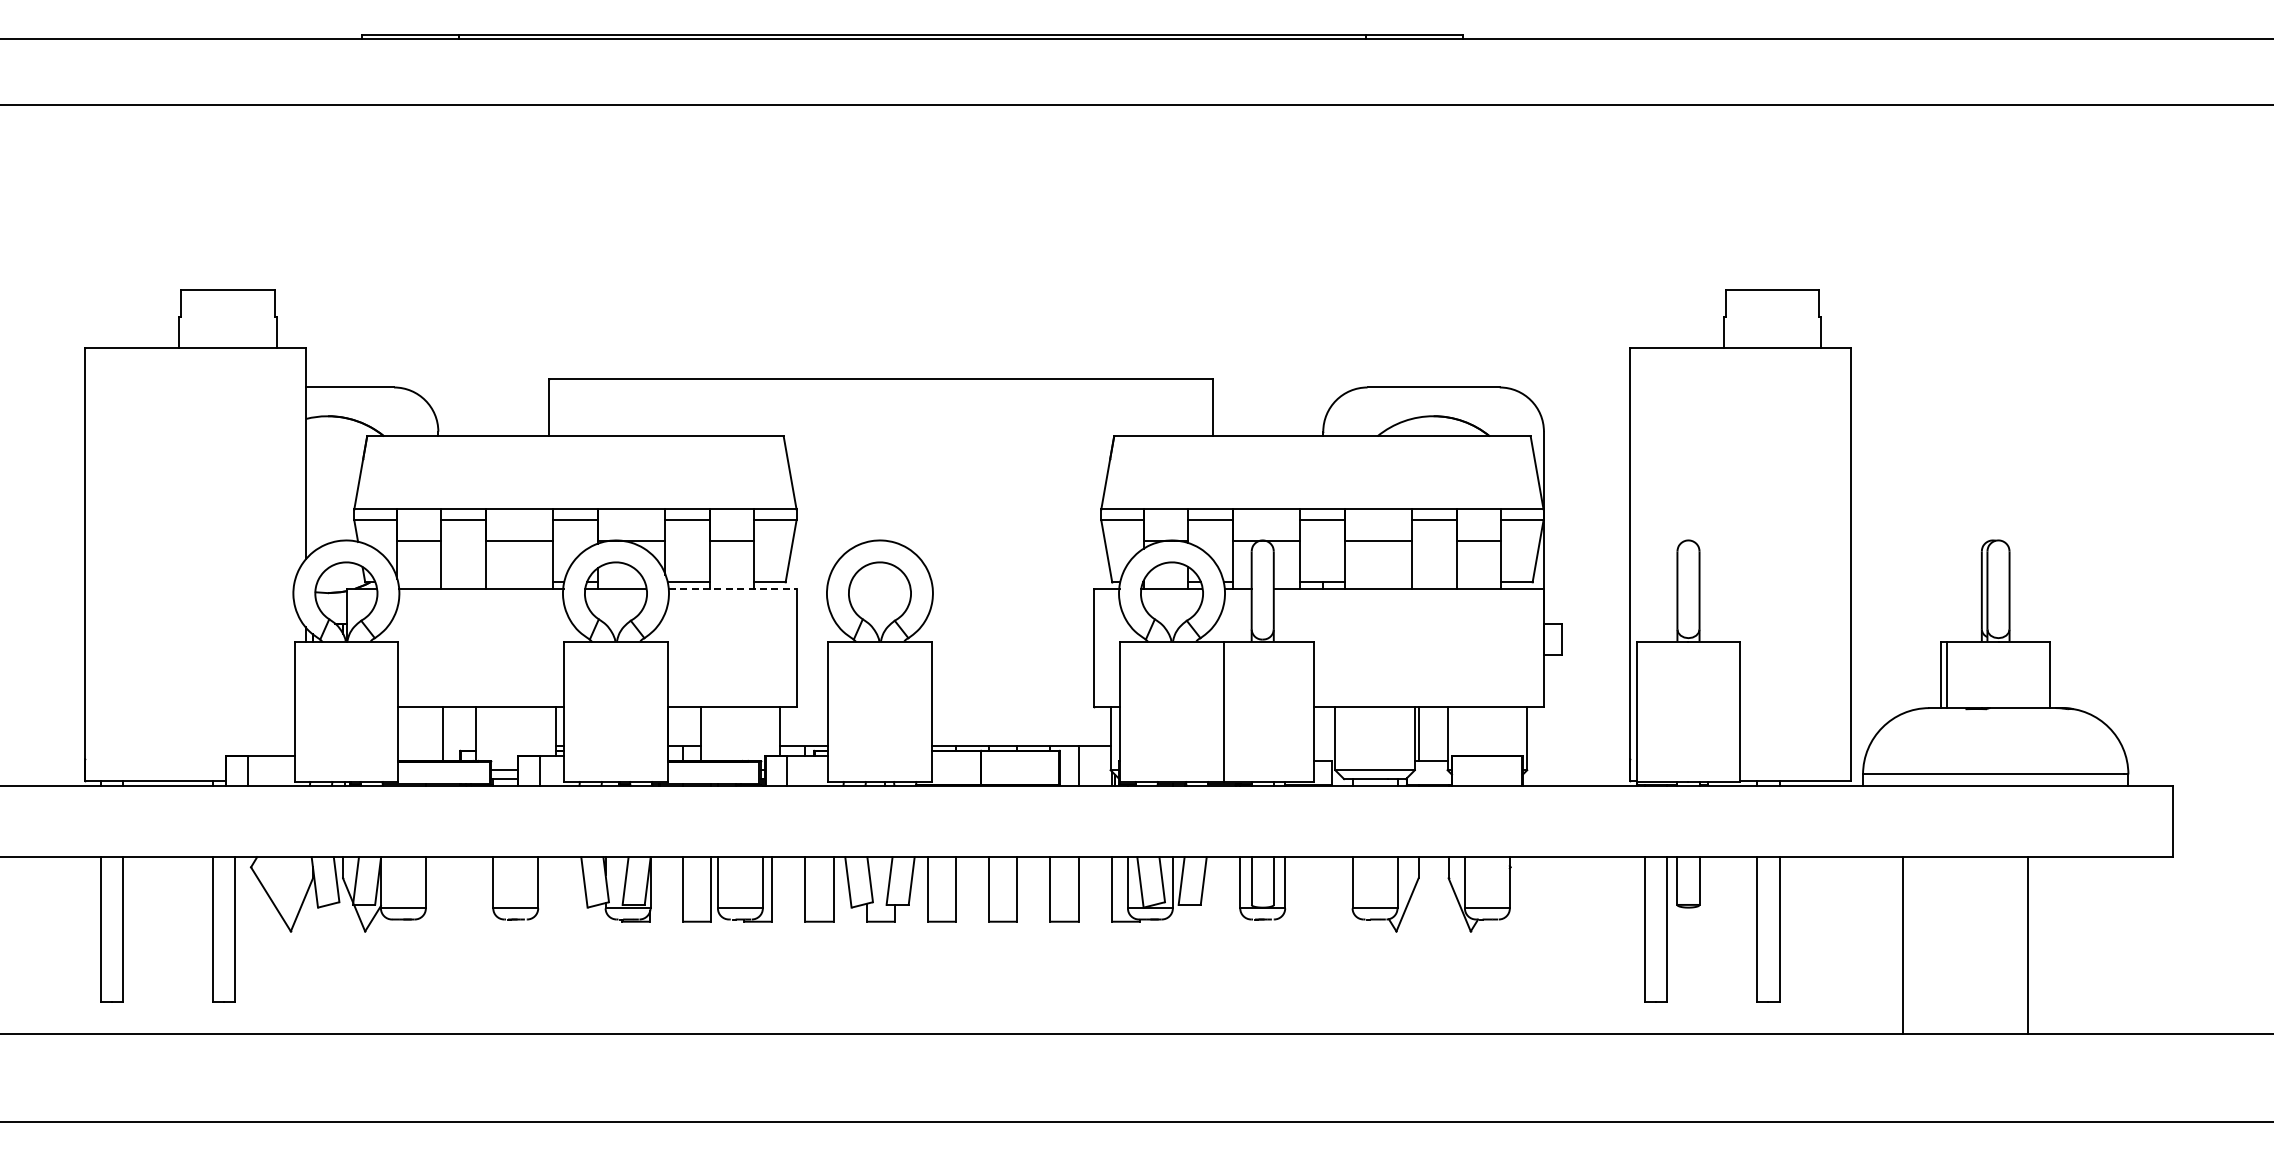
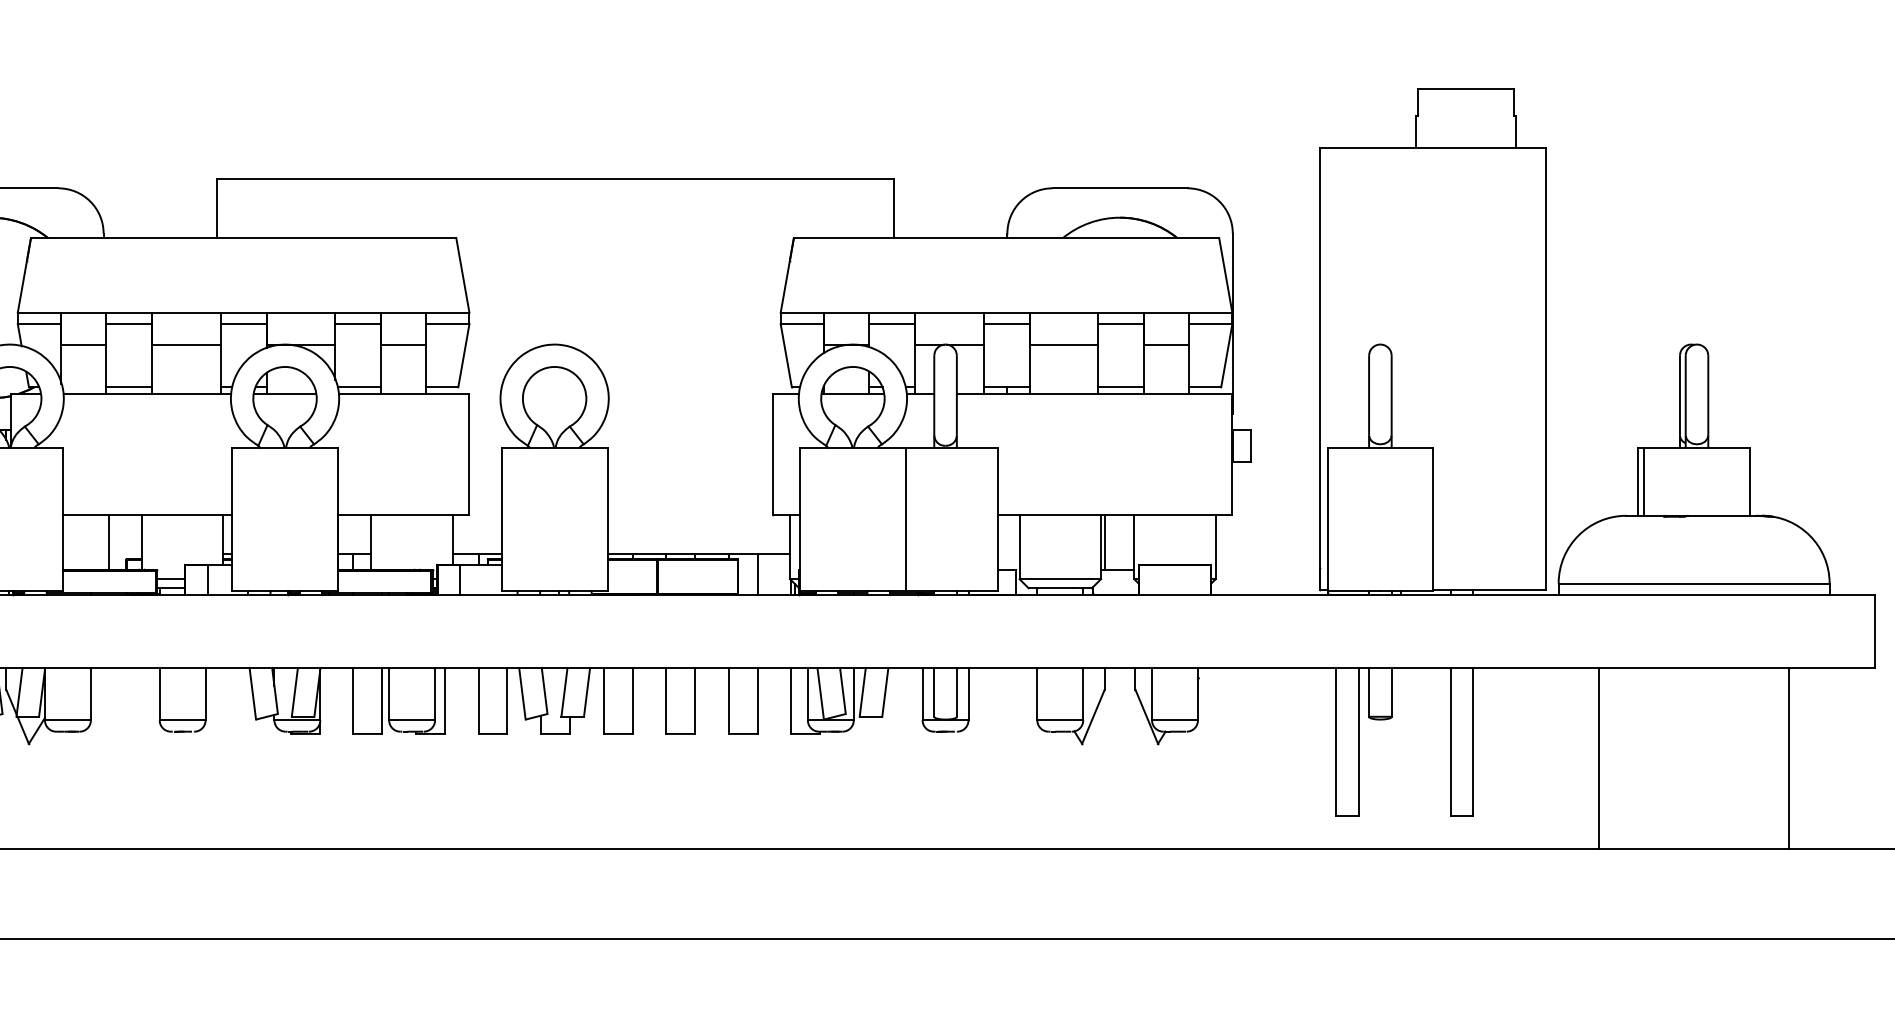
line: (462, 582) -> (128, 387), added
line: (1434, 582) -> (1120, 387), added
line: (732, 588) -> (404, 393), dashed -> solid
line: (2027, 945) -> (1788, 758), moved

